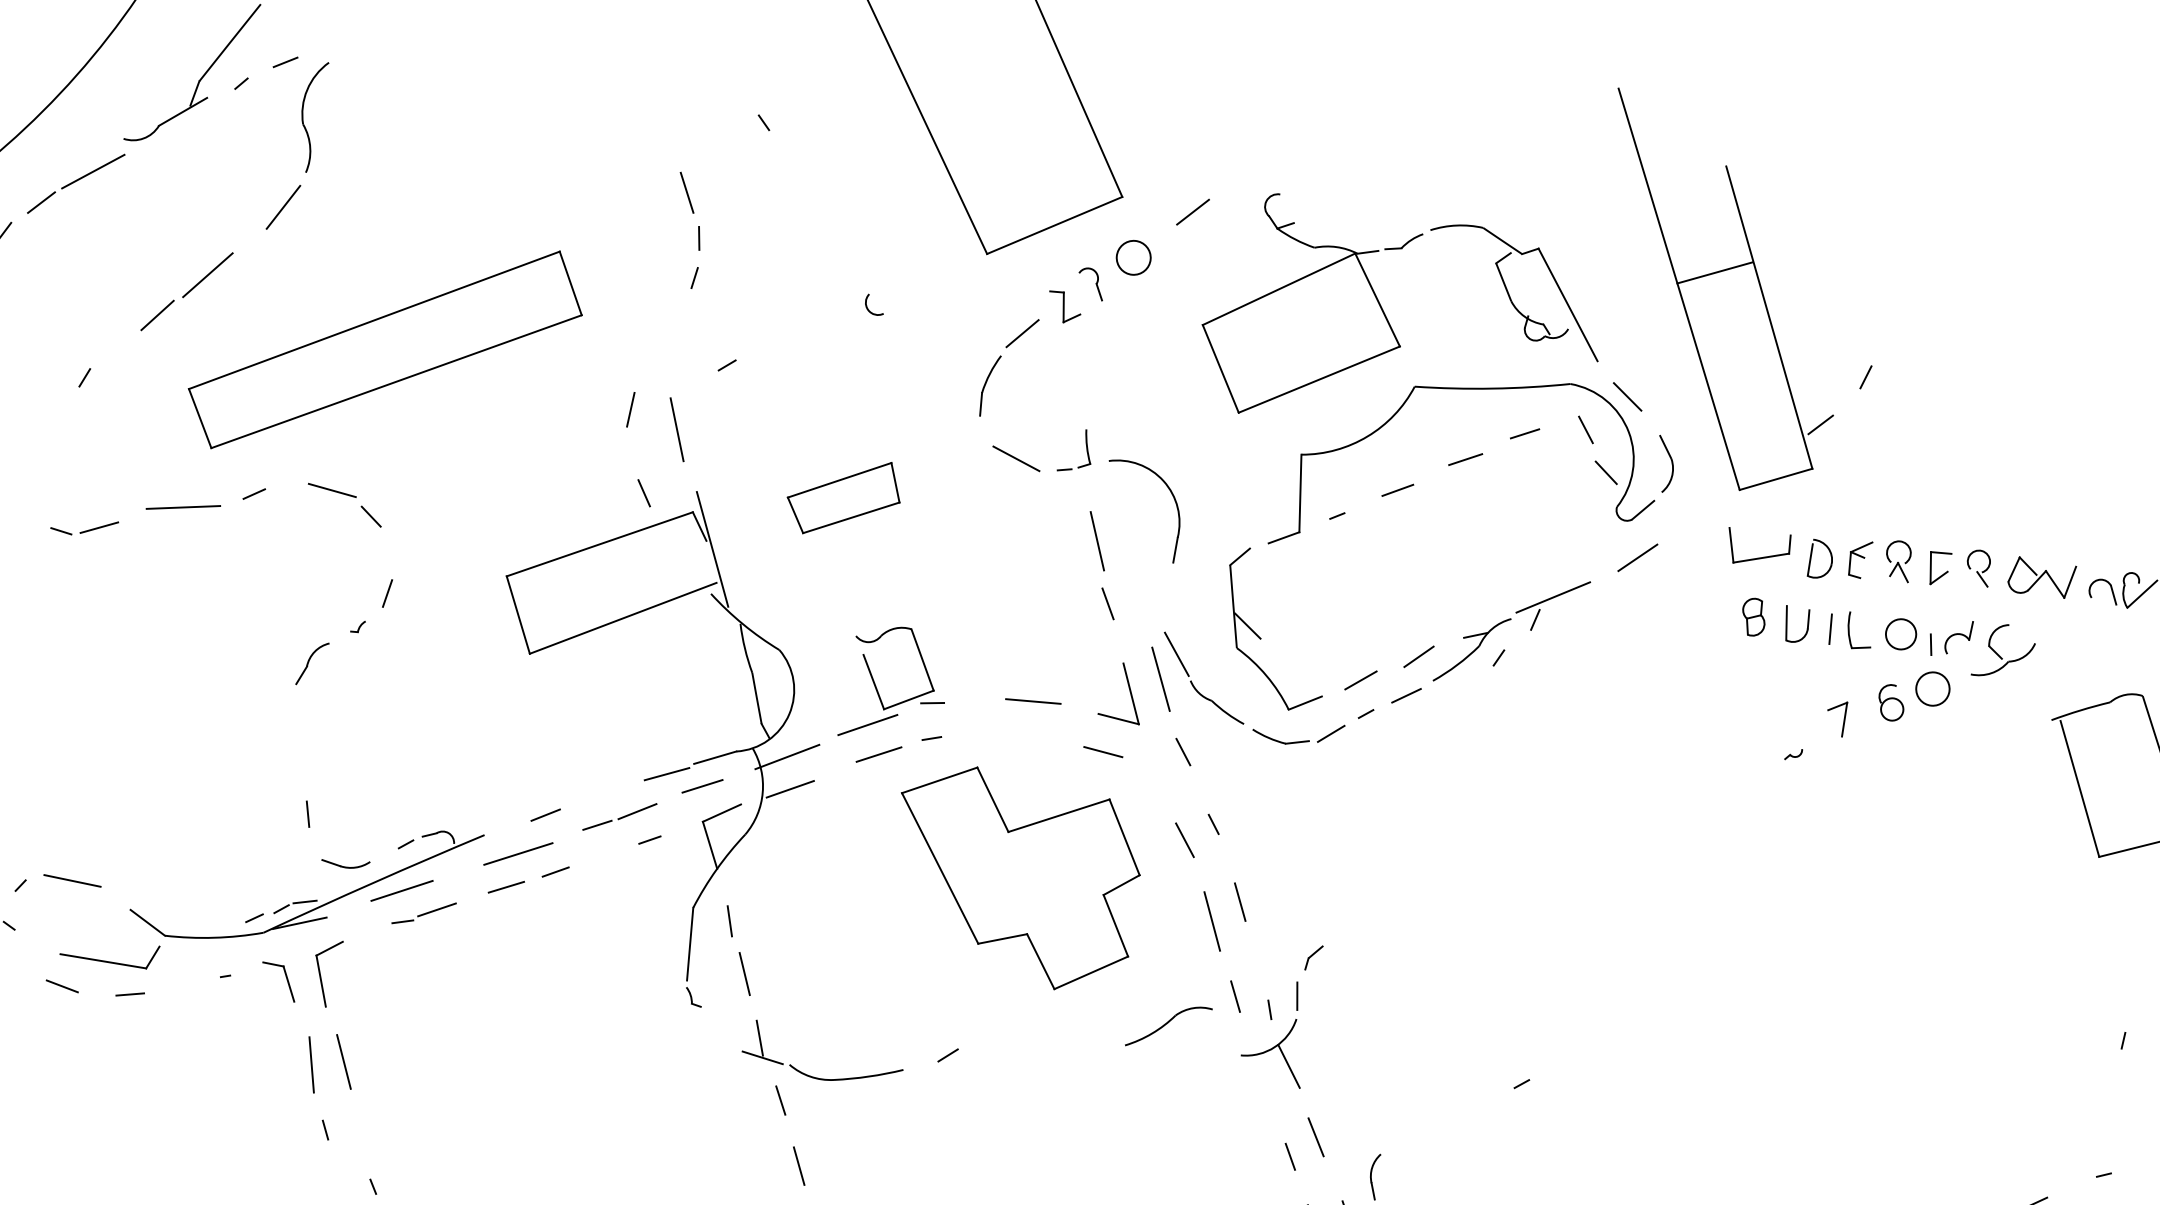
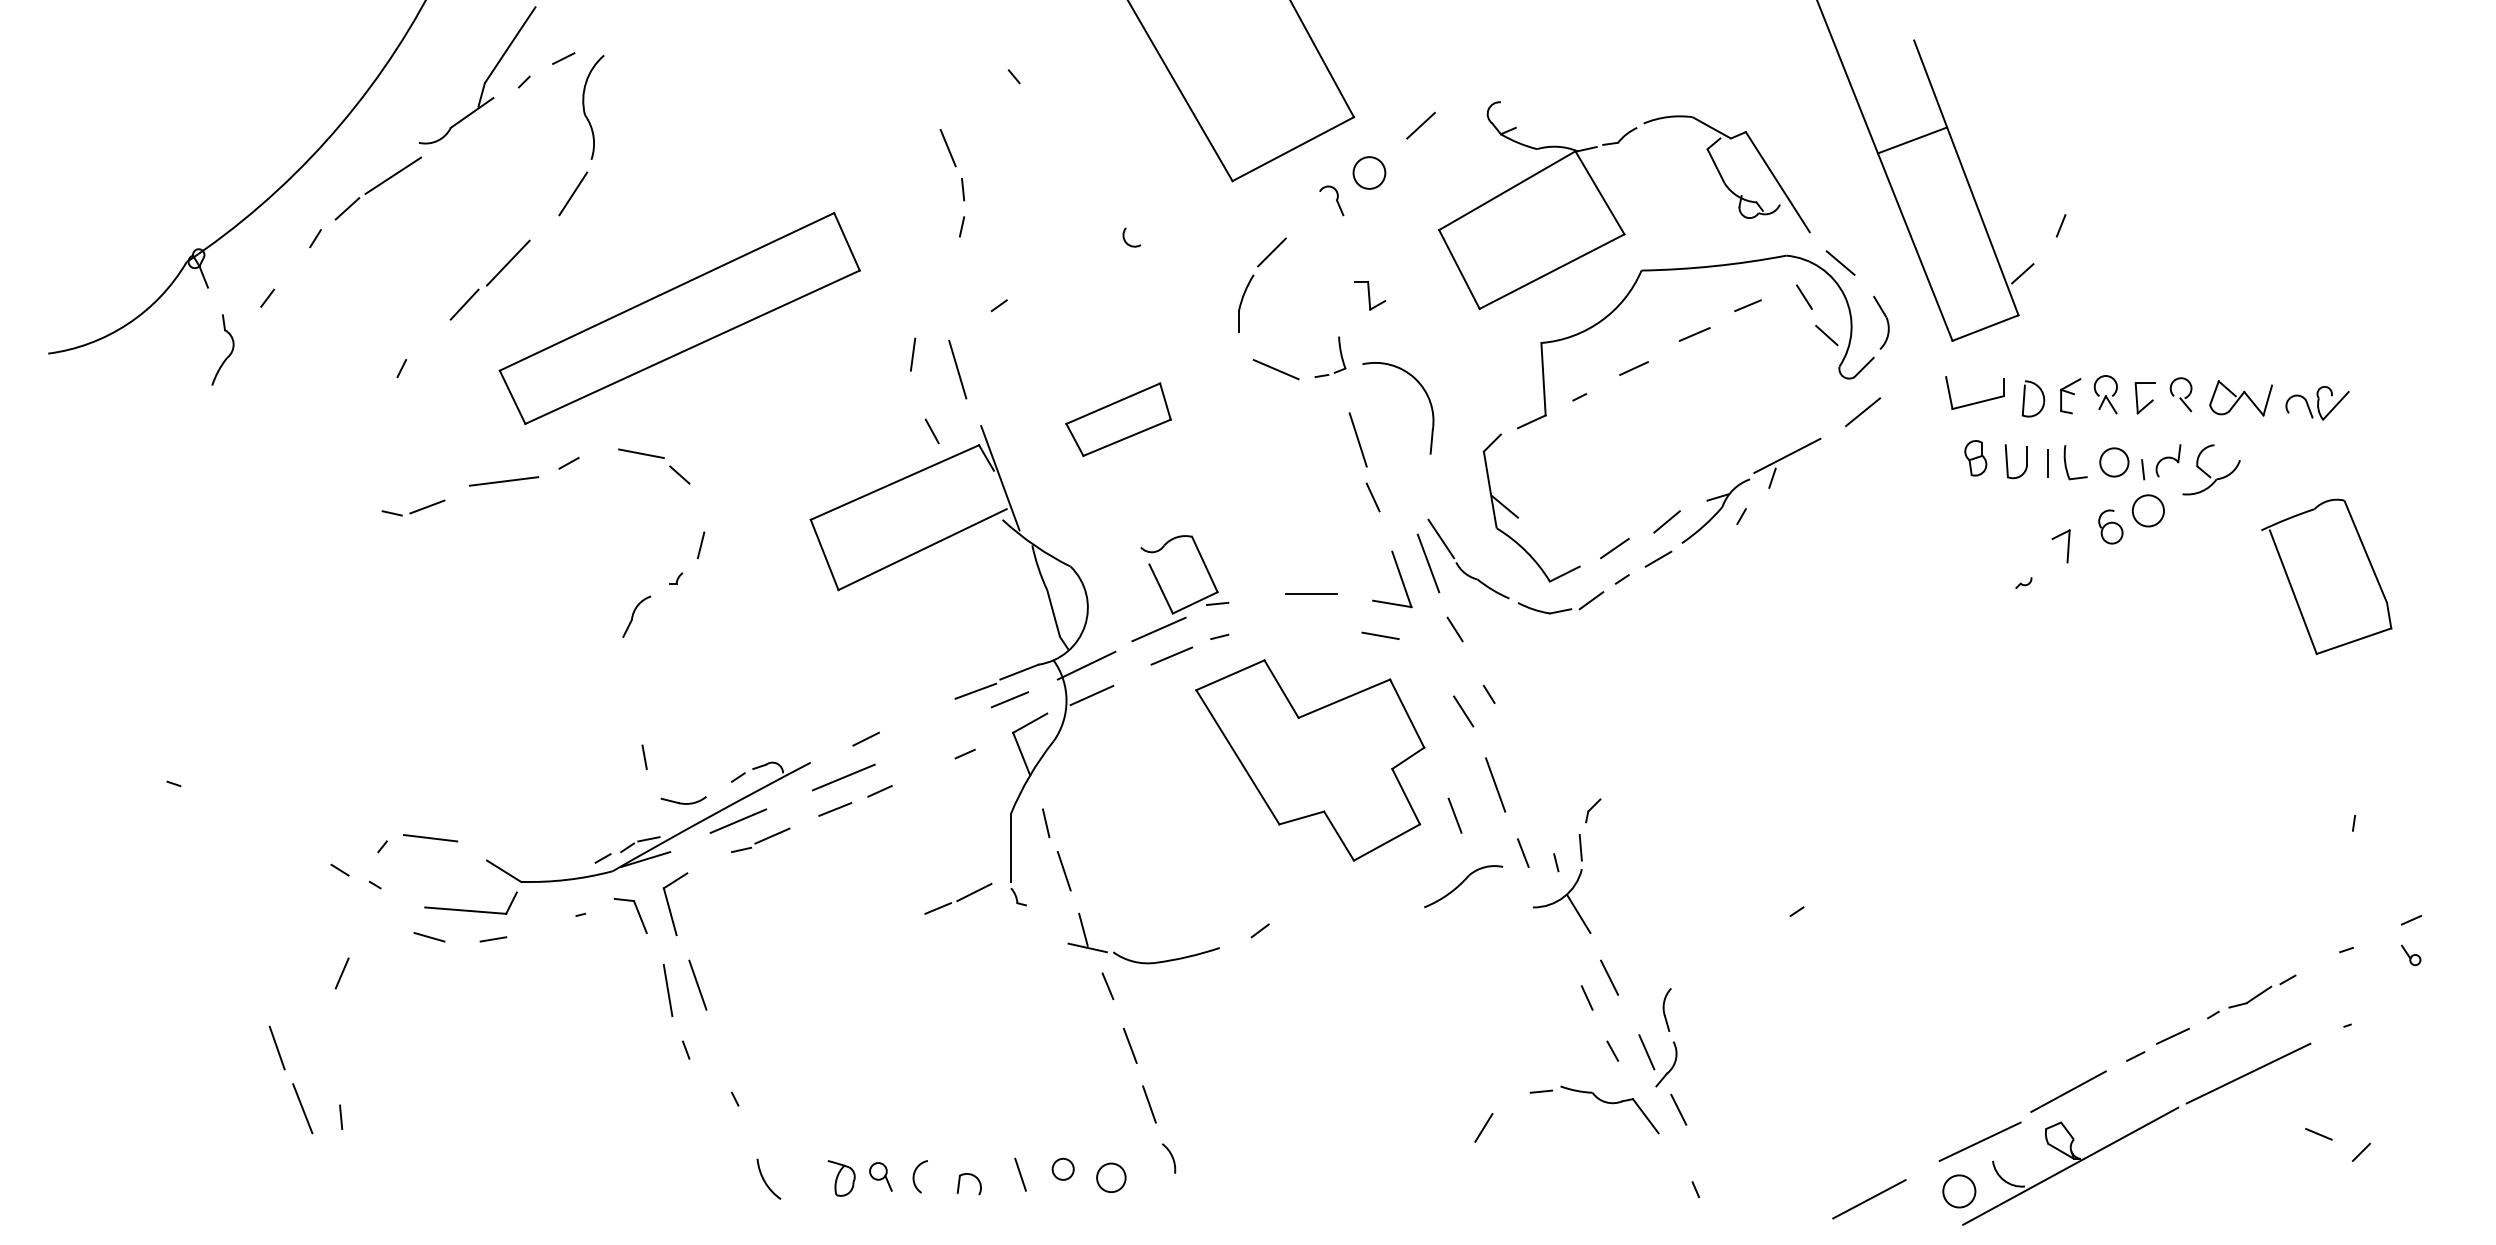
part: (1065, 307) -> (1370, 295), moved
part: (620, 816) -> (958, 898), moved
line: (1239, 901) -> (1454, 815), moved

